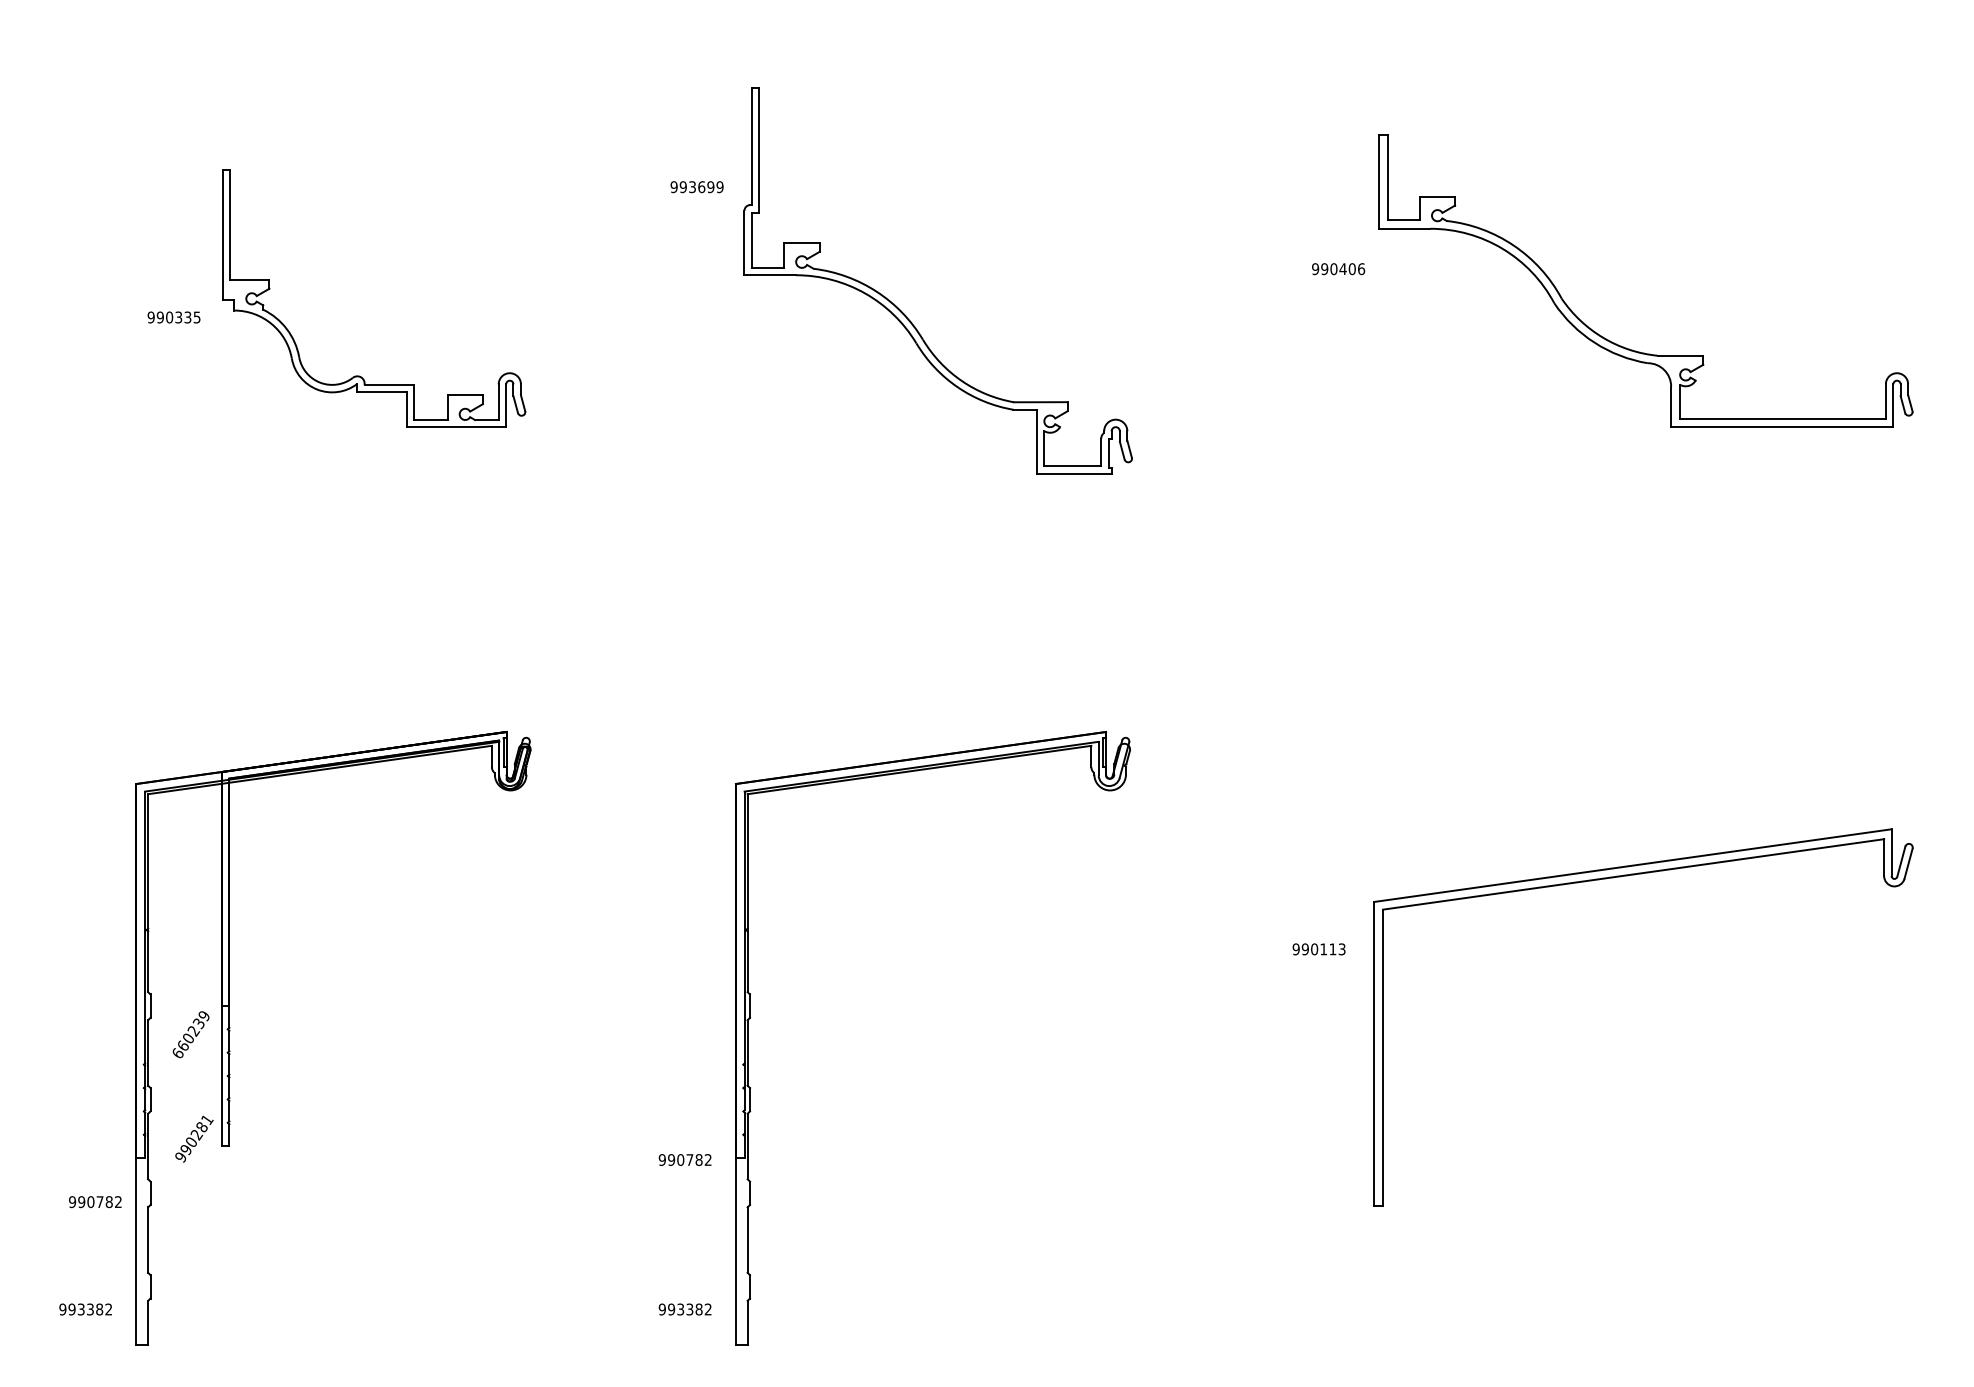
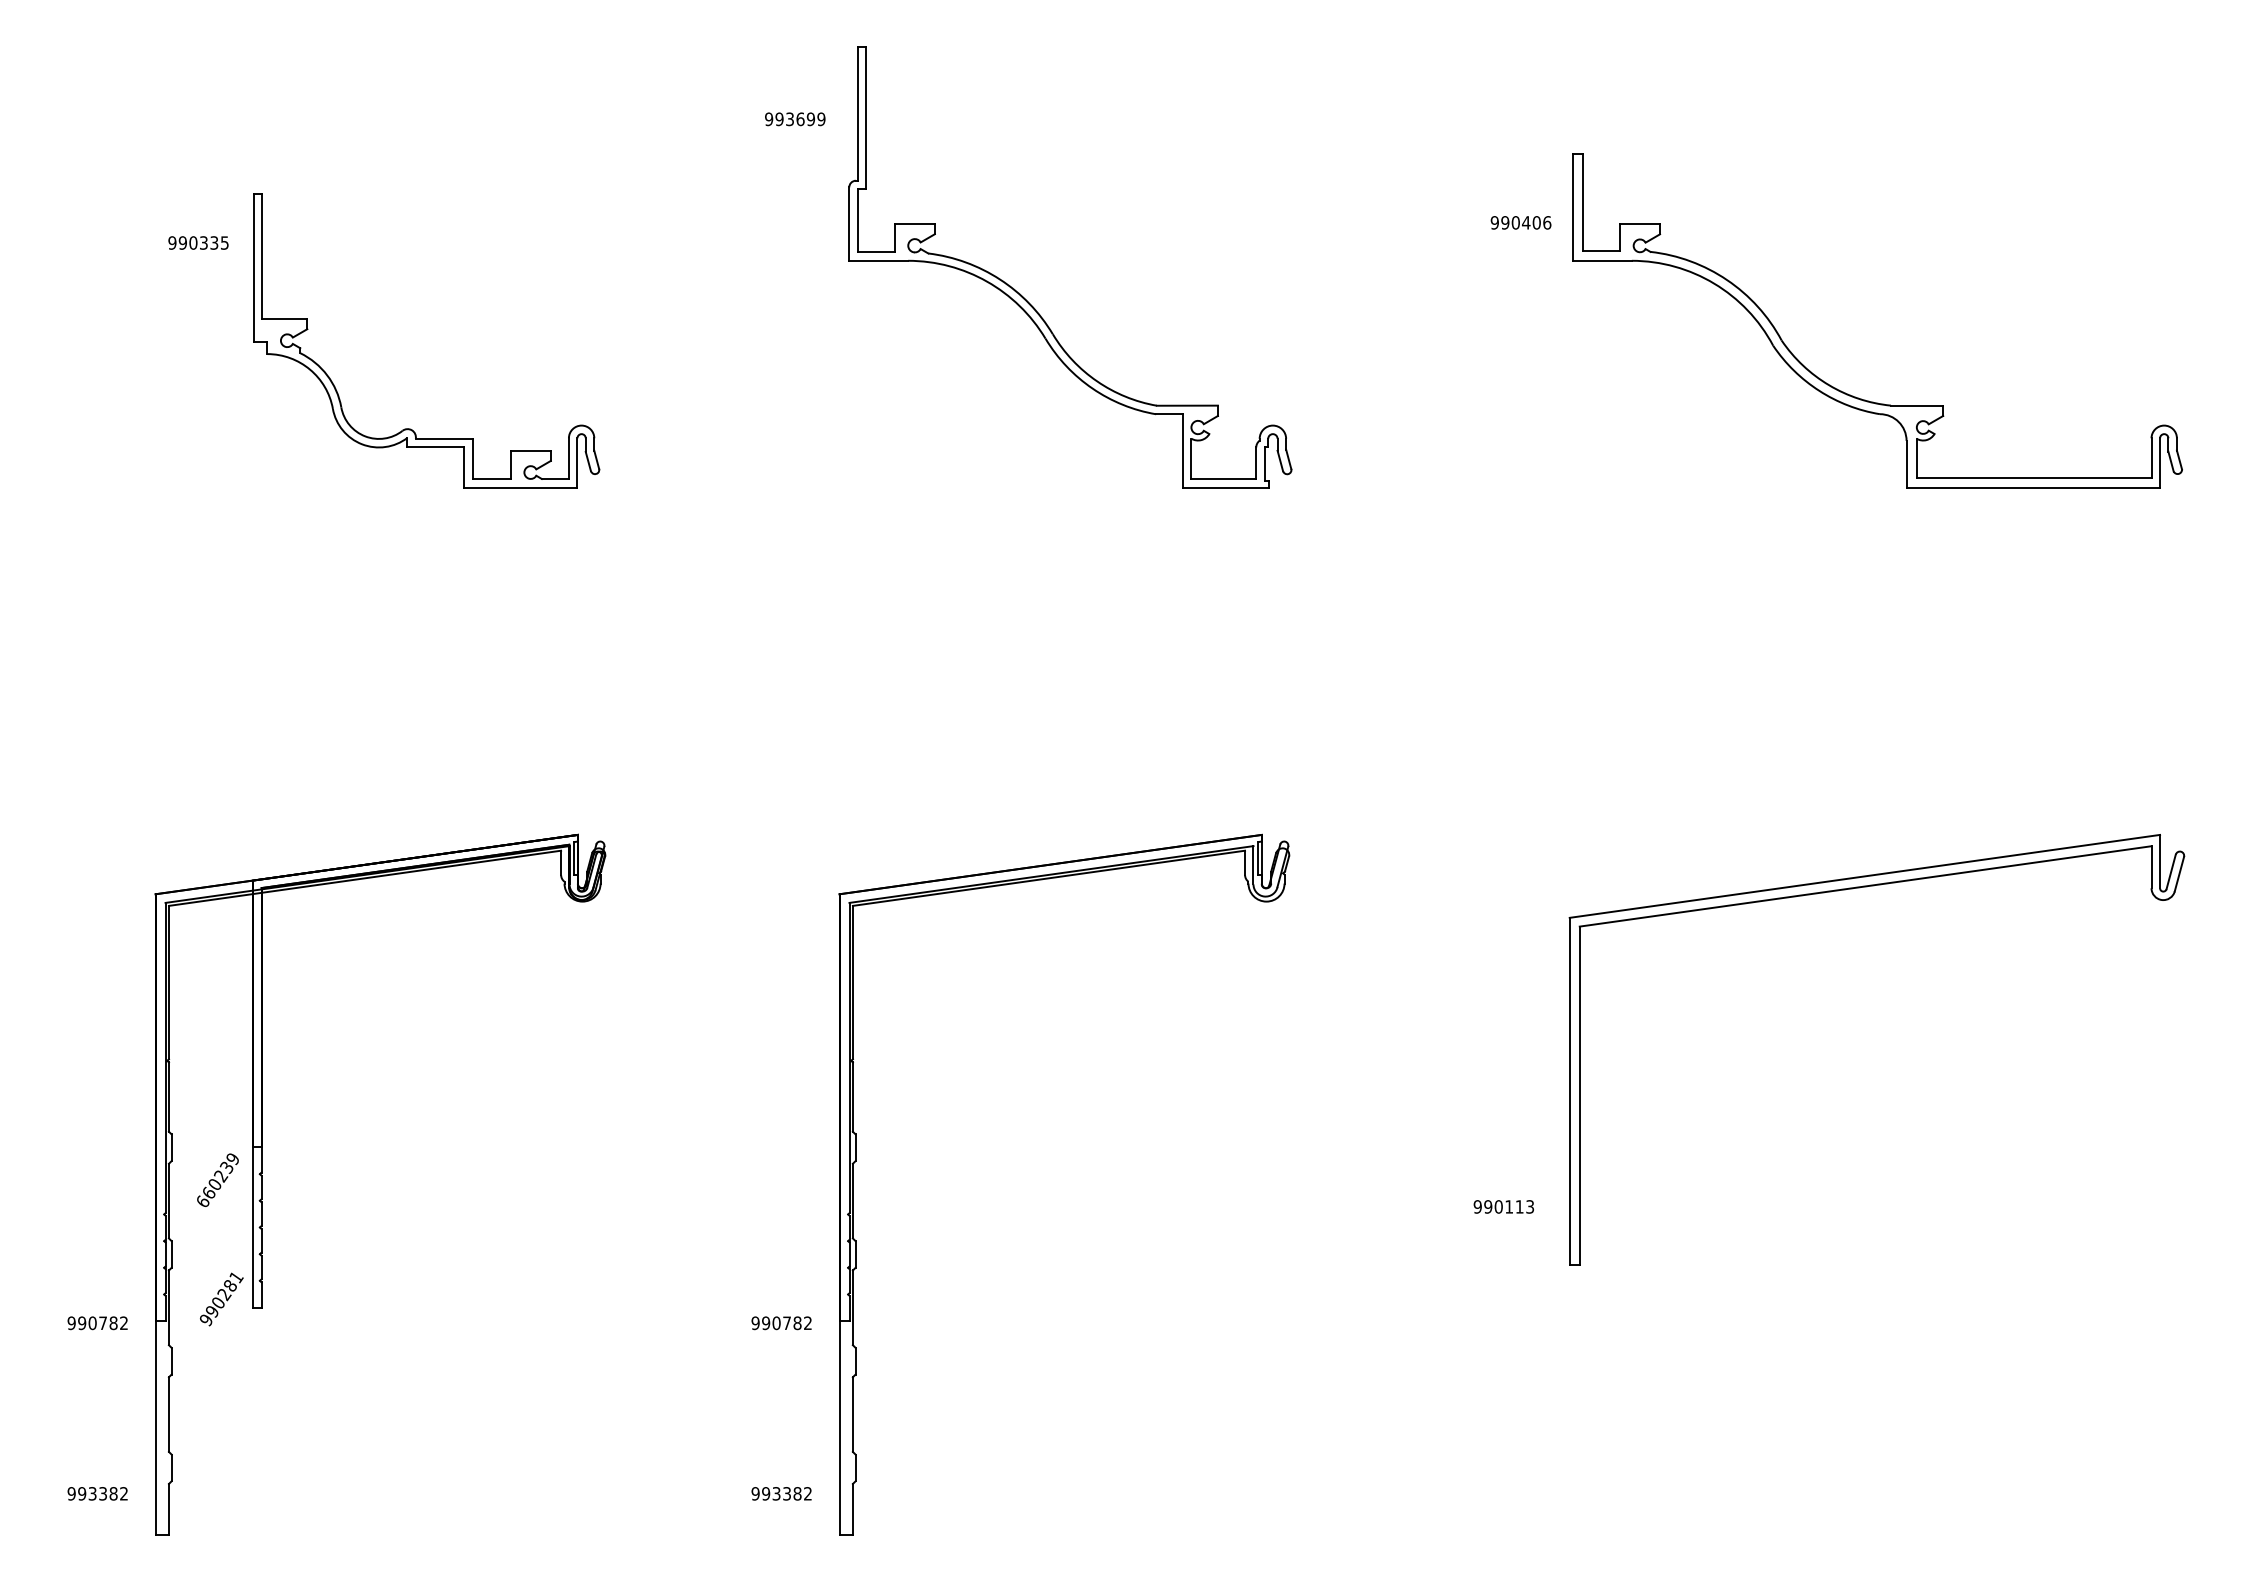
text: (697, 187) -> (795, 119), moved
text: (1338, 268) -> (1520, 222), moved
part: (905, 314) -> (1032, 305), moved
text: (174, 317) -> (198, 242), moved
part: (1622, 877) -> (1852, 889), moved
text: (1318, 948) -> (1503, 1206), moved
text: (95, 1202) -> (97, 1323), moved

